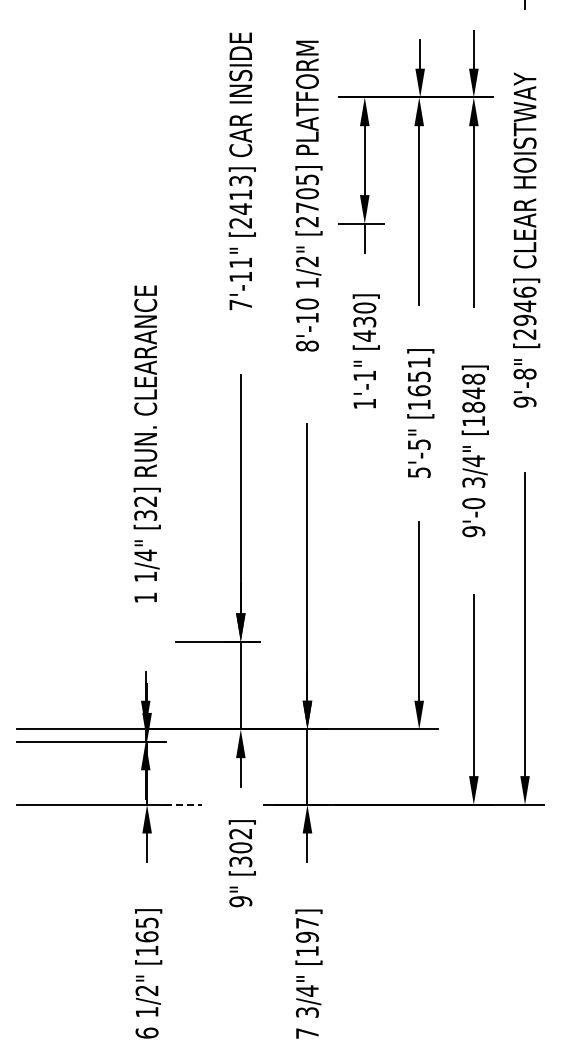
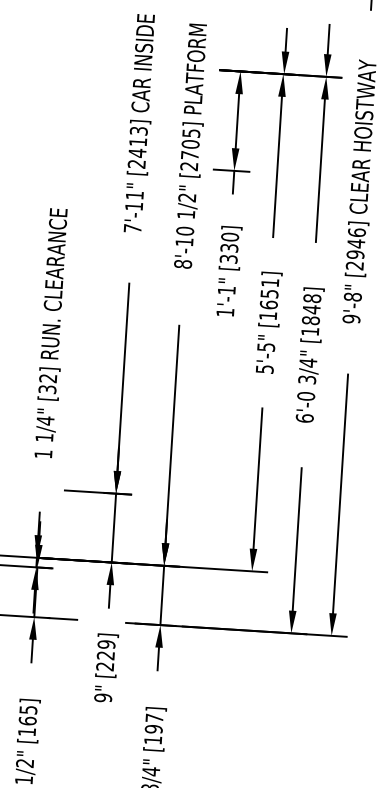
text: (364, 335) -> (228, 258), [430] -> [330]
text: (473, 531) -> (304, 418), 9'-0 -> 6'-0
line: (183, 804) -> (62, 618), dashed -> solid
text: (240, 847) -> (105, 655), [302] -> [229]

